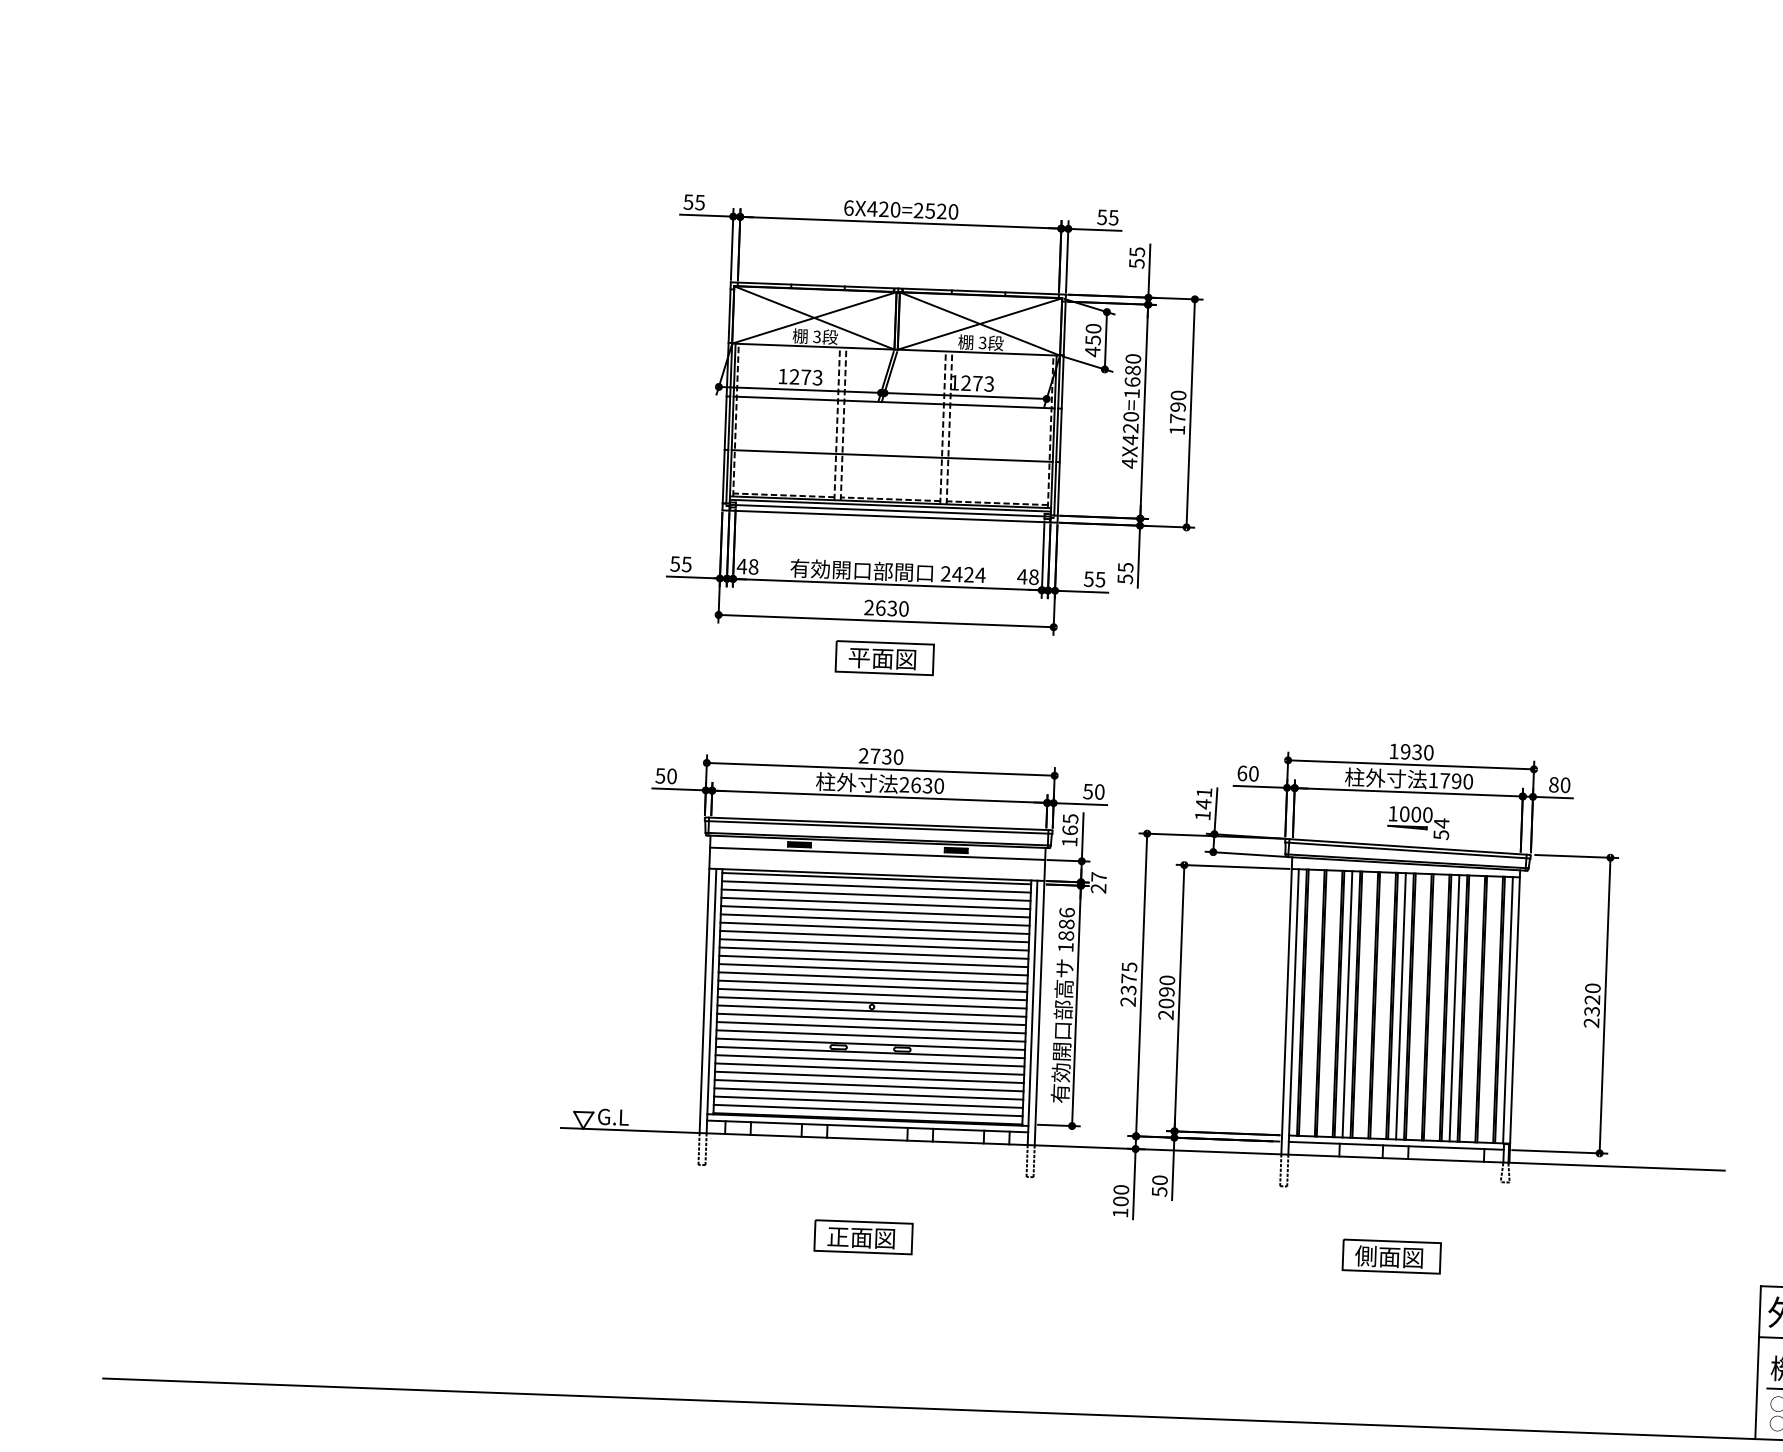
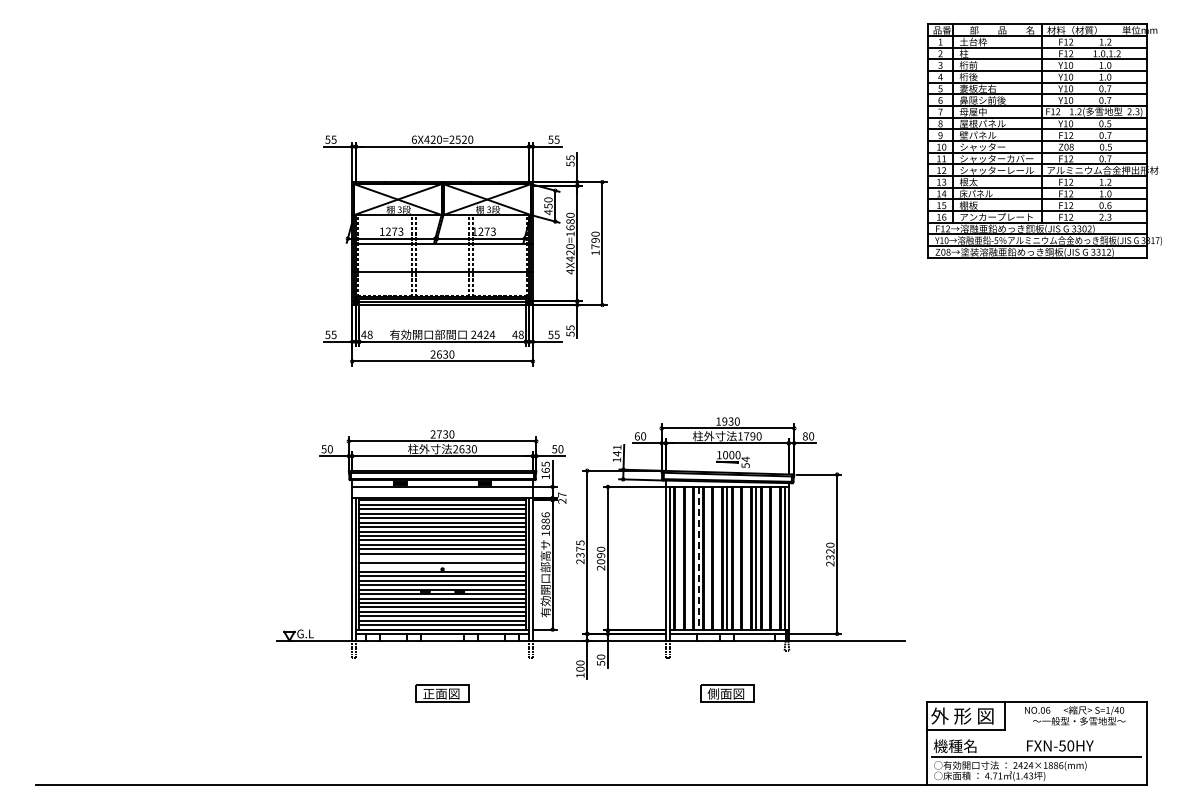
part: (884, 658) -> (442, 381), removed
line: (872, 986) -> (442, 558), removed
line: (872, 1003) -> (442, 567), removed
line: (1347, 1004) -> (698, 558), solid -> dashed

